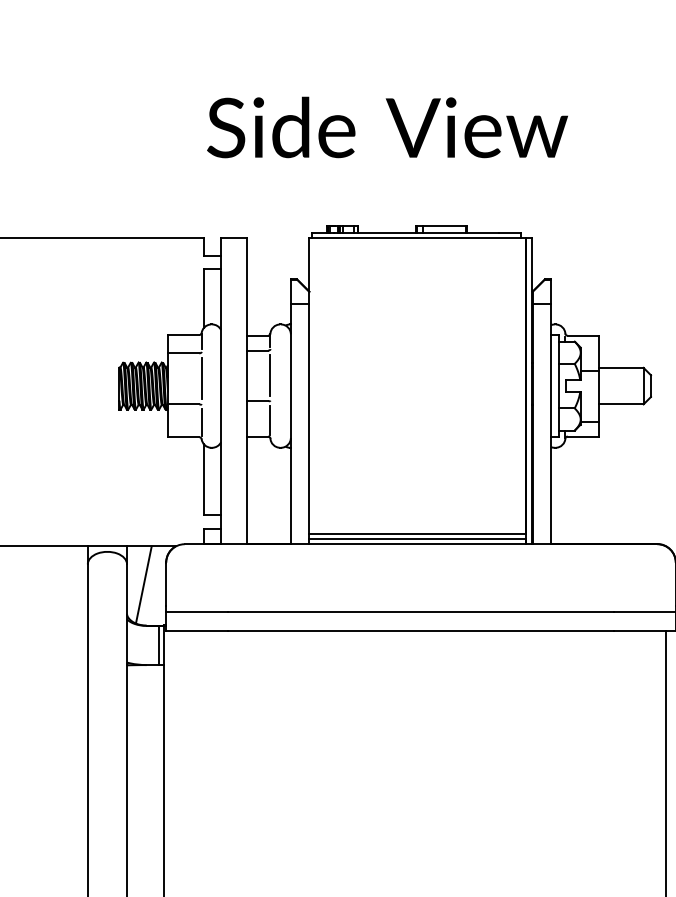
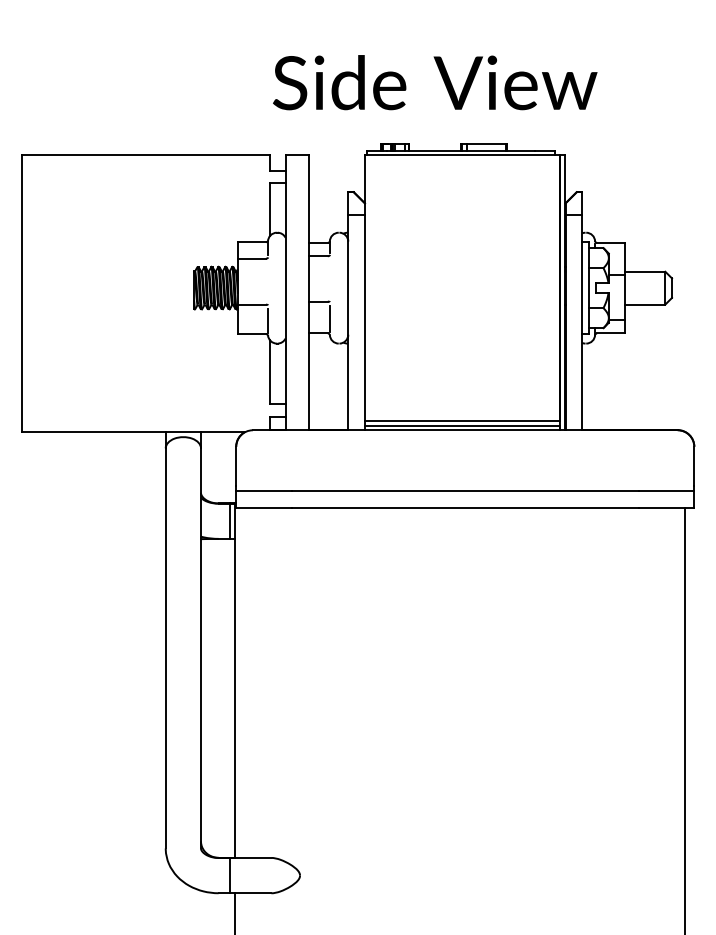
text: (387, 127) -> (435, 82), moved
line: (269, 375) -> (329, 278), removed
line: (202, 378) -> (268, 281), removed
line: (144, 584) -> (216, 466), removed

